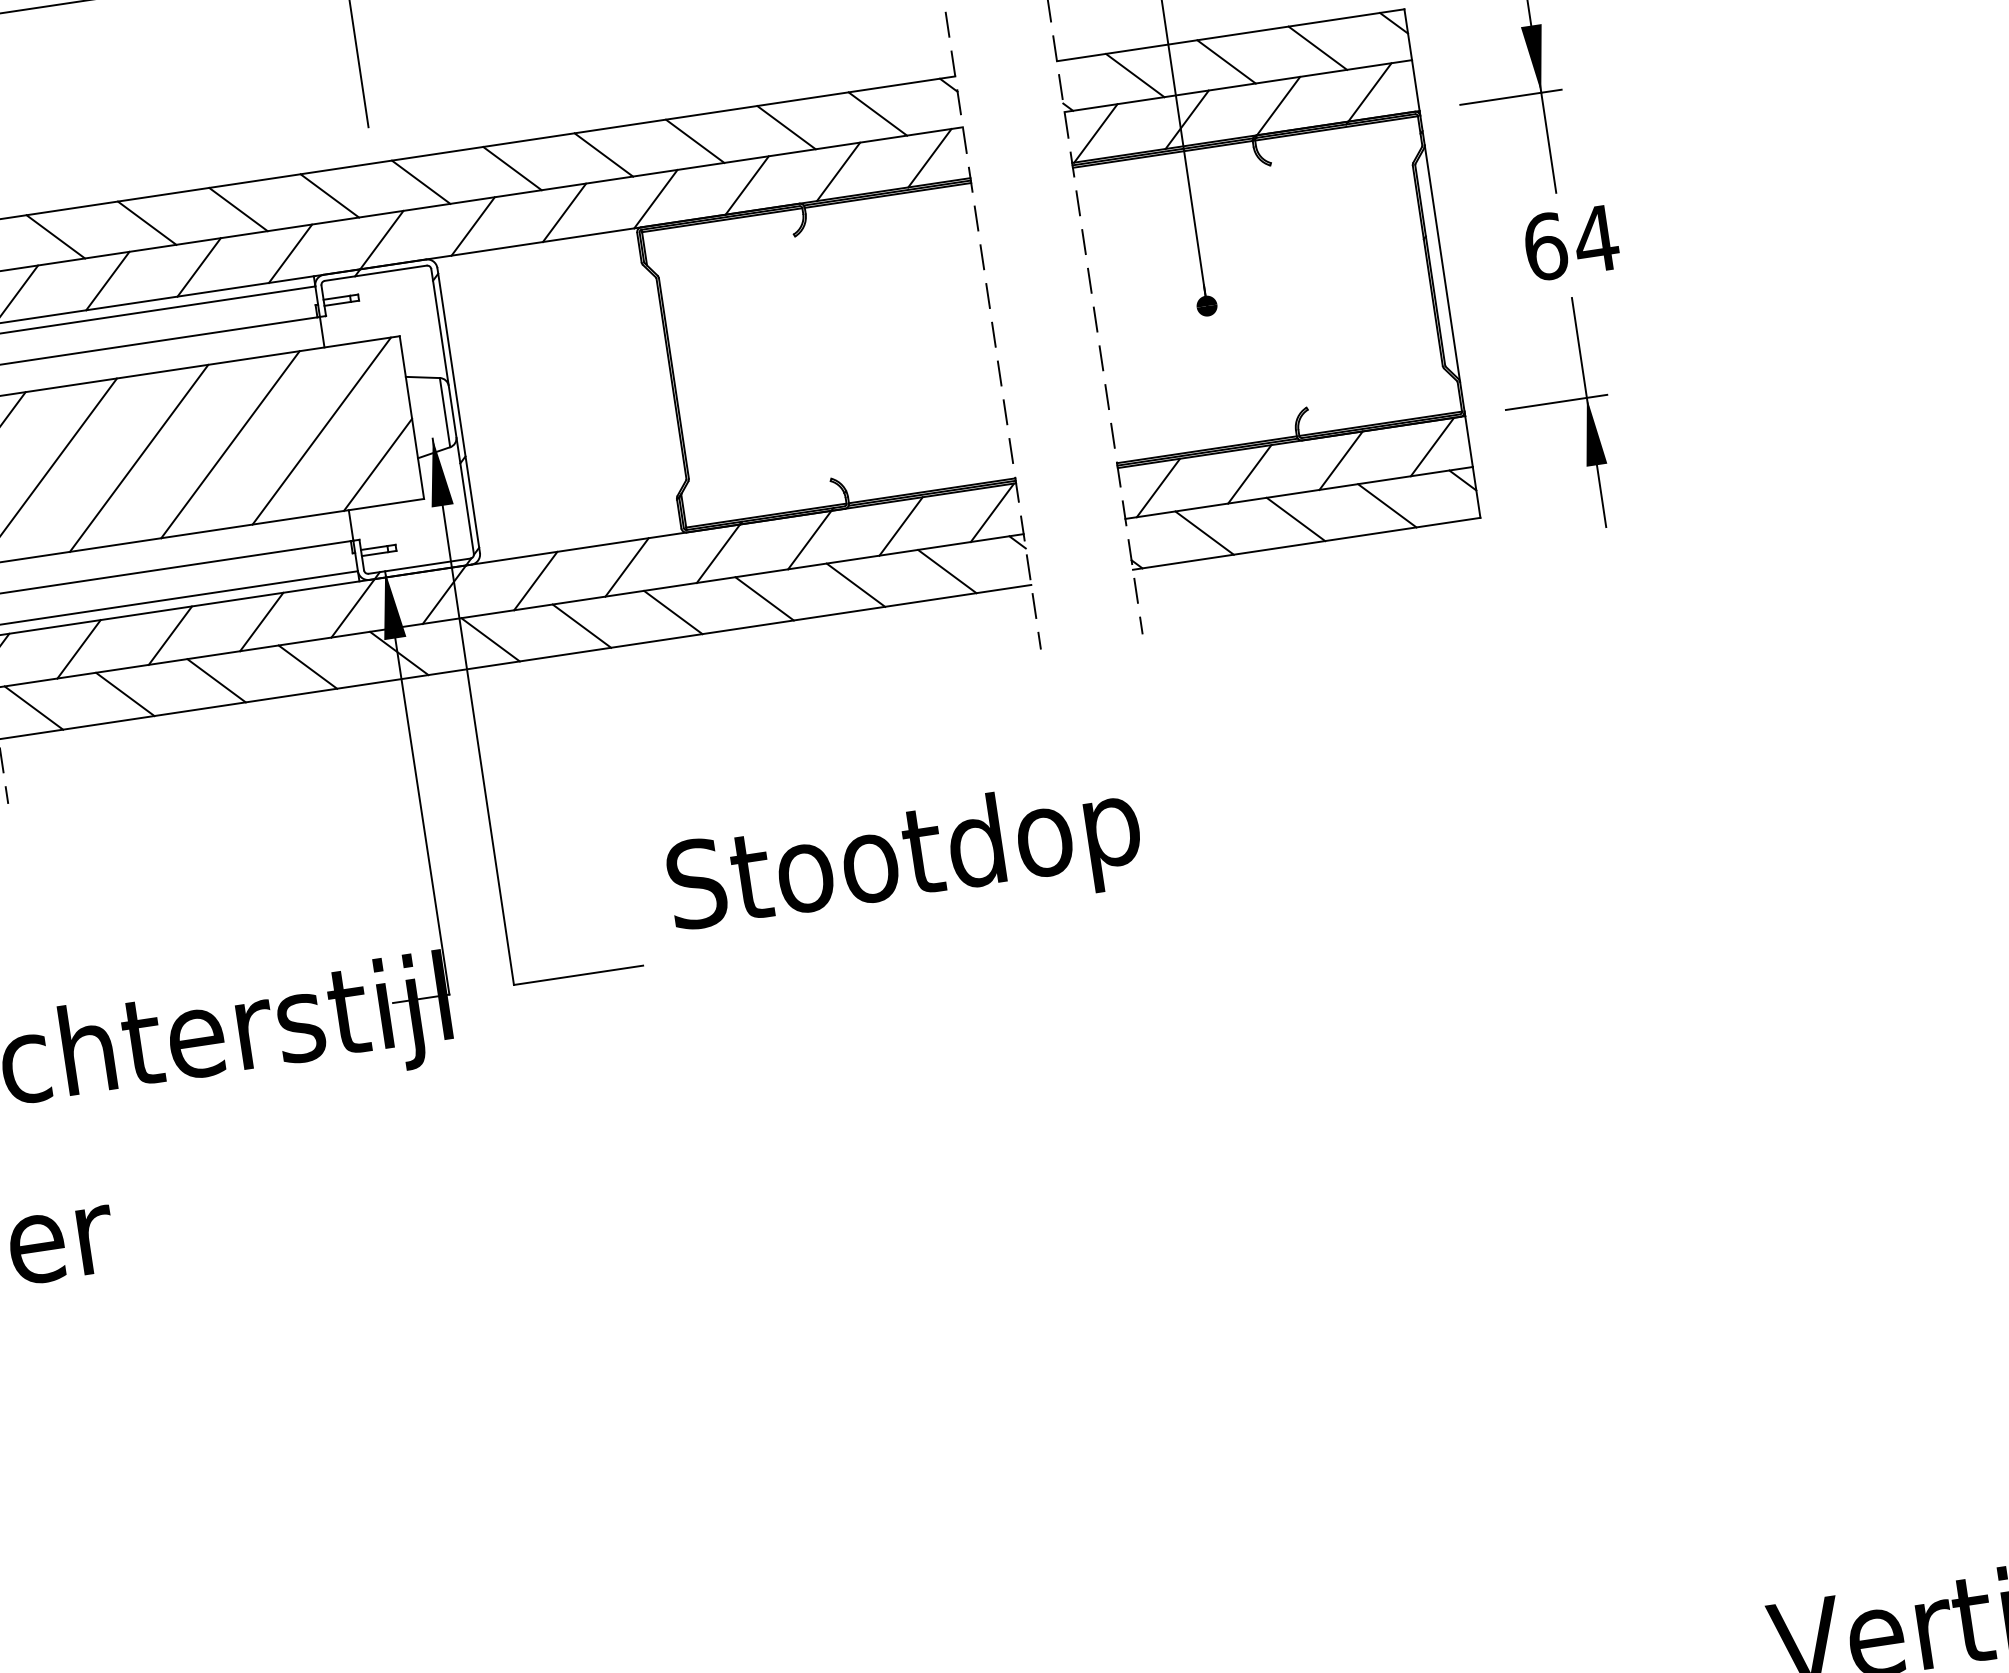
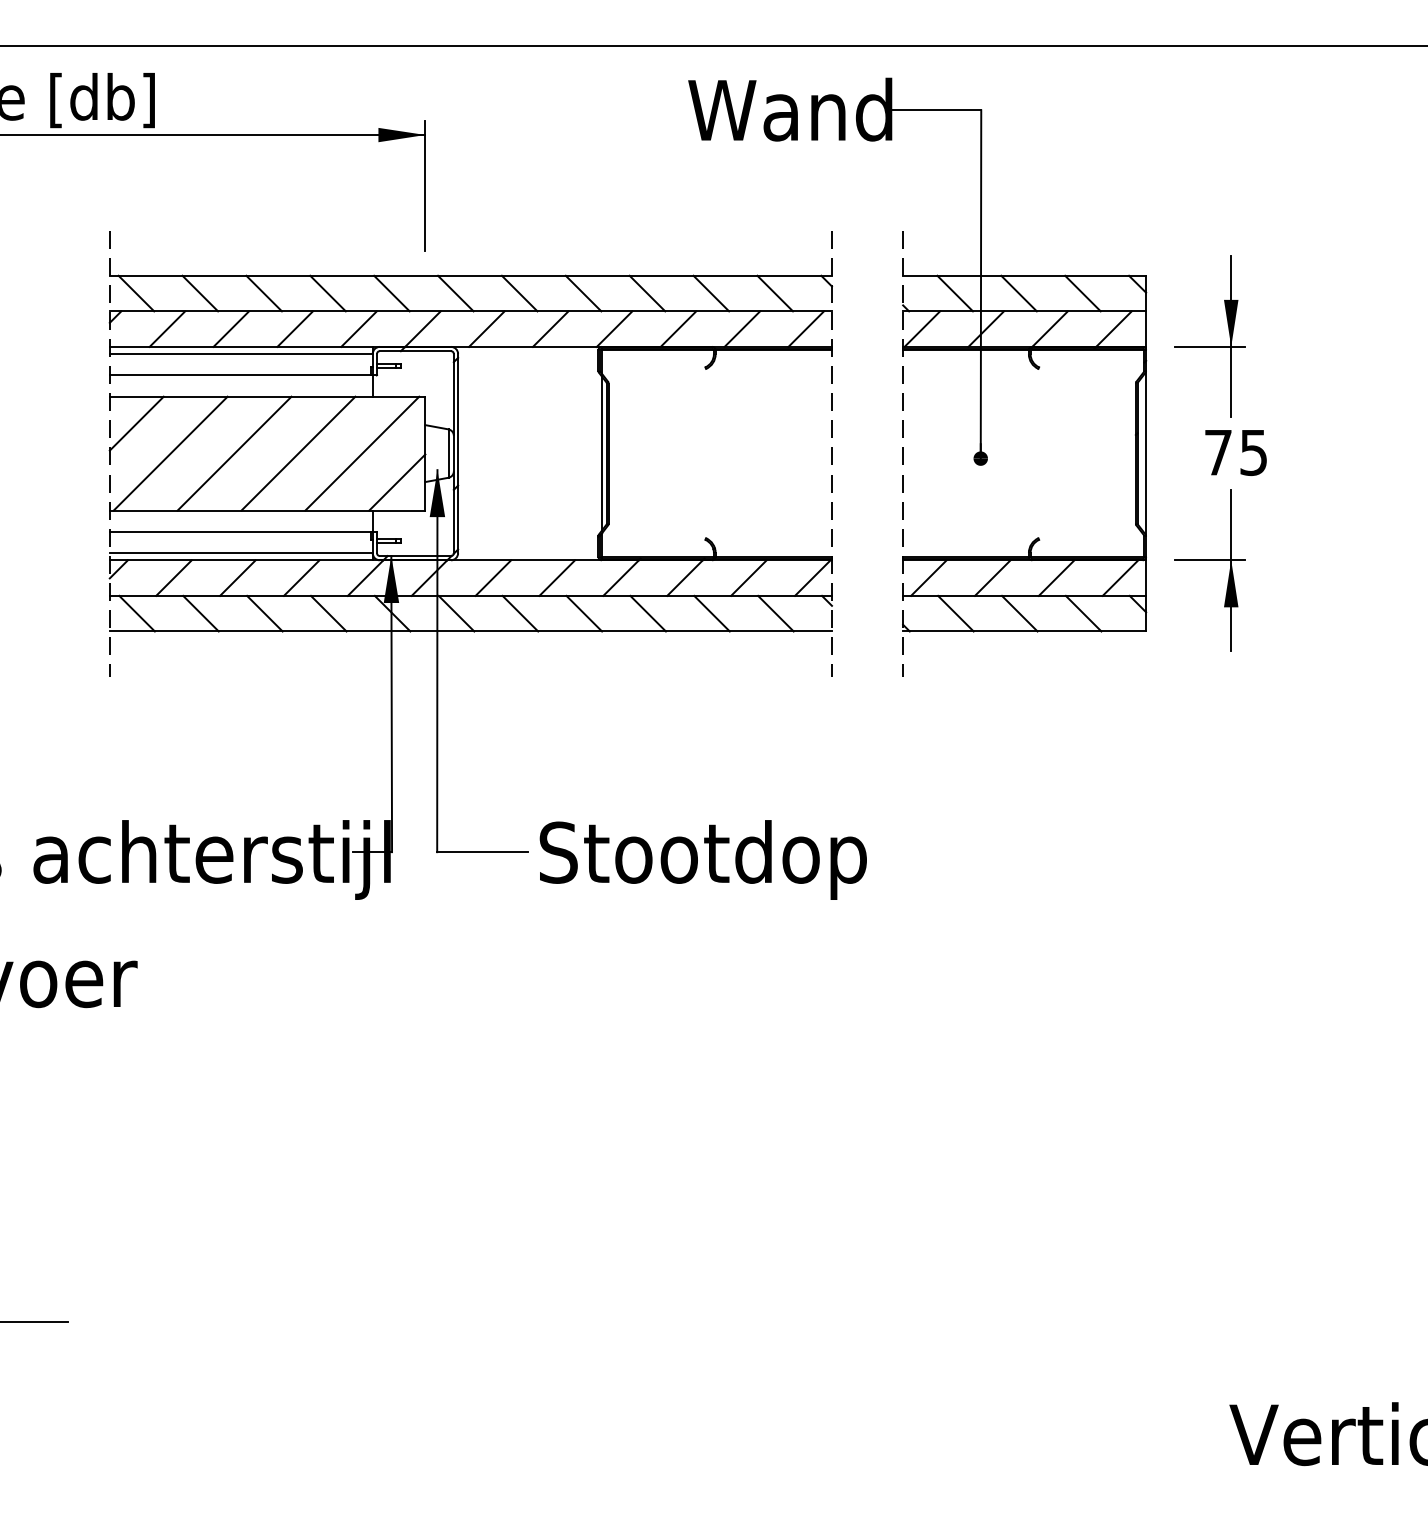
text: (1571, 242) -> (1236, 452), 64 -> 75
line: (663, 379) -> (601, 453), added
text: (903, 862) -> (702, 859), moved

